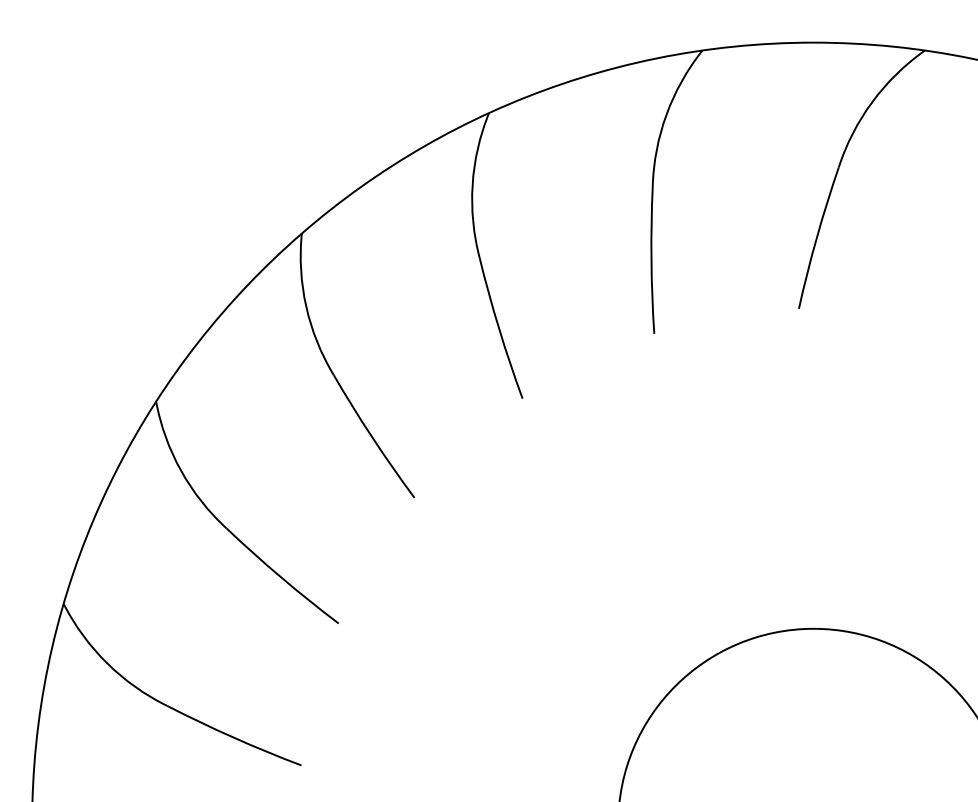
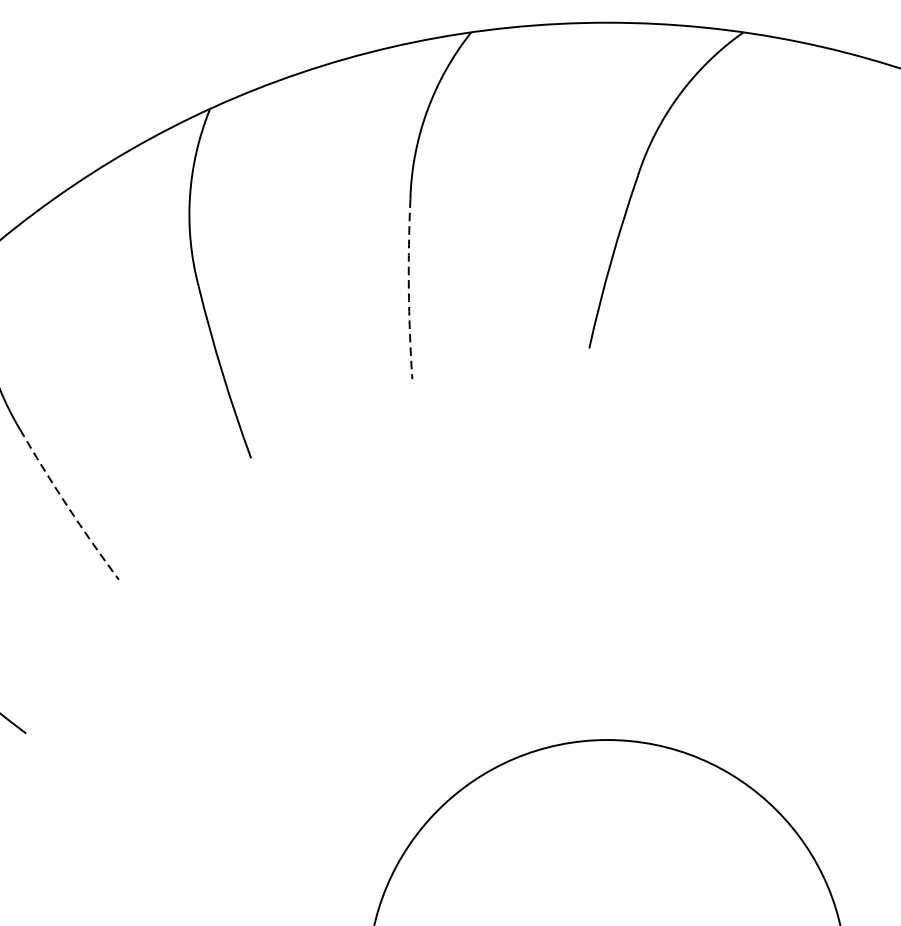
arc: (651, 260) -> (408, 289), solid -> dashed
arc: (372, 437) -> (67, 505), solid -> dashed

